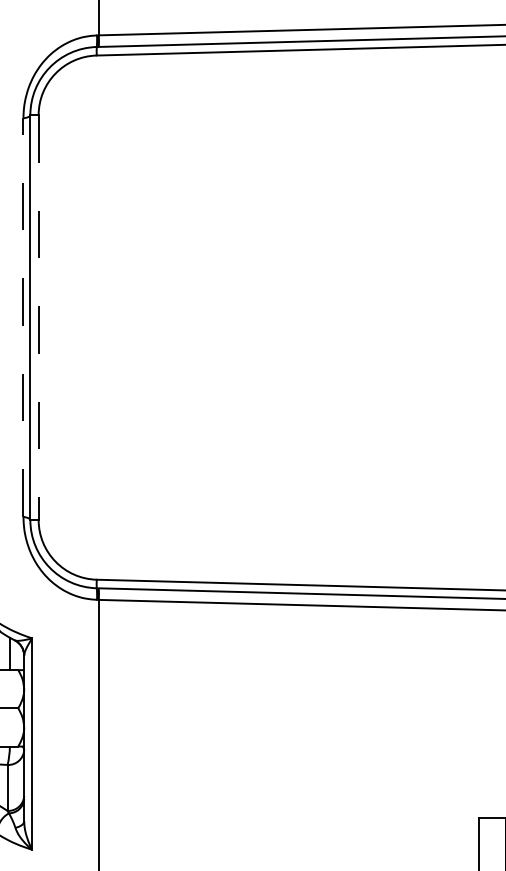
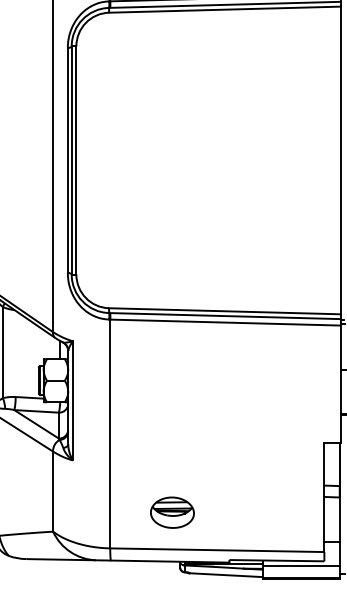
line: (22, 315) -> (67, 159), dashed -> solid
line: (38, 317) -> (76, 160), dashed -> solid

